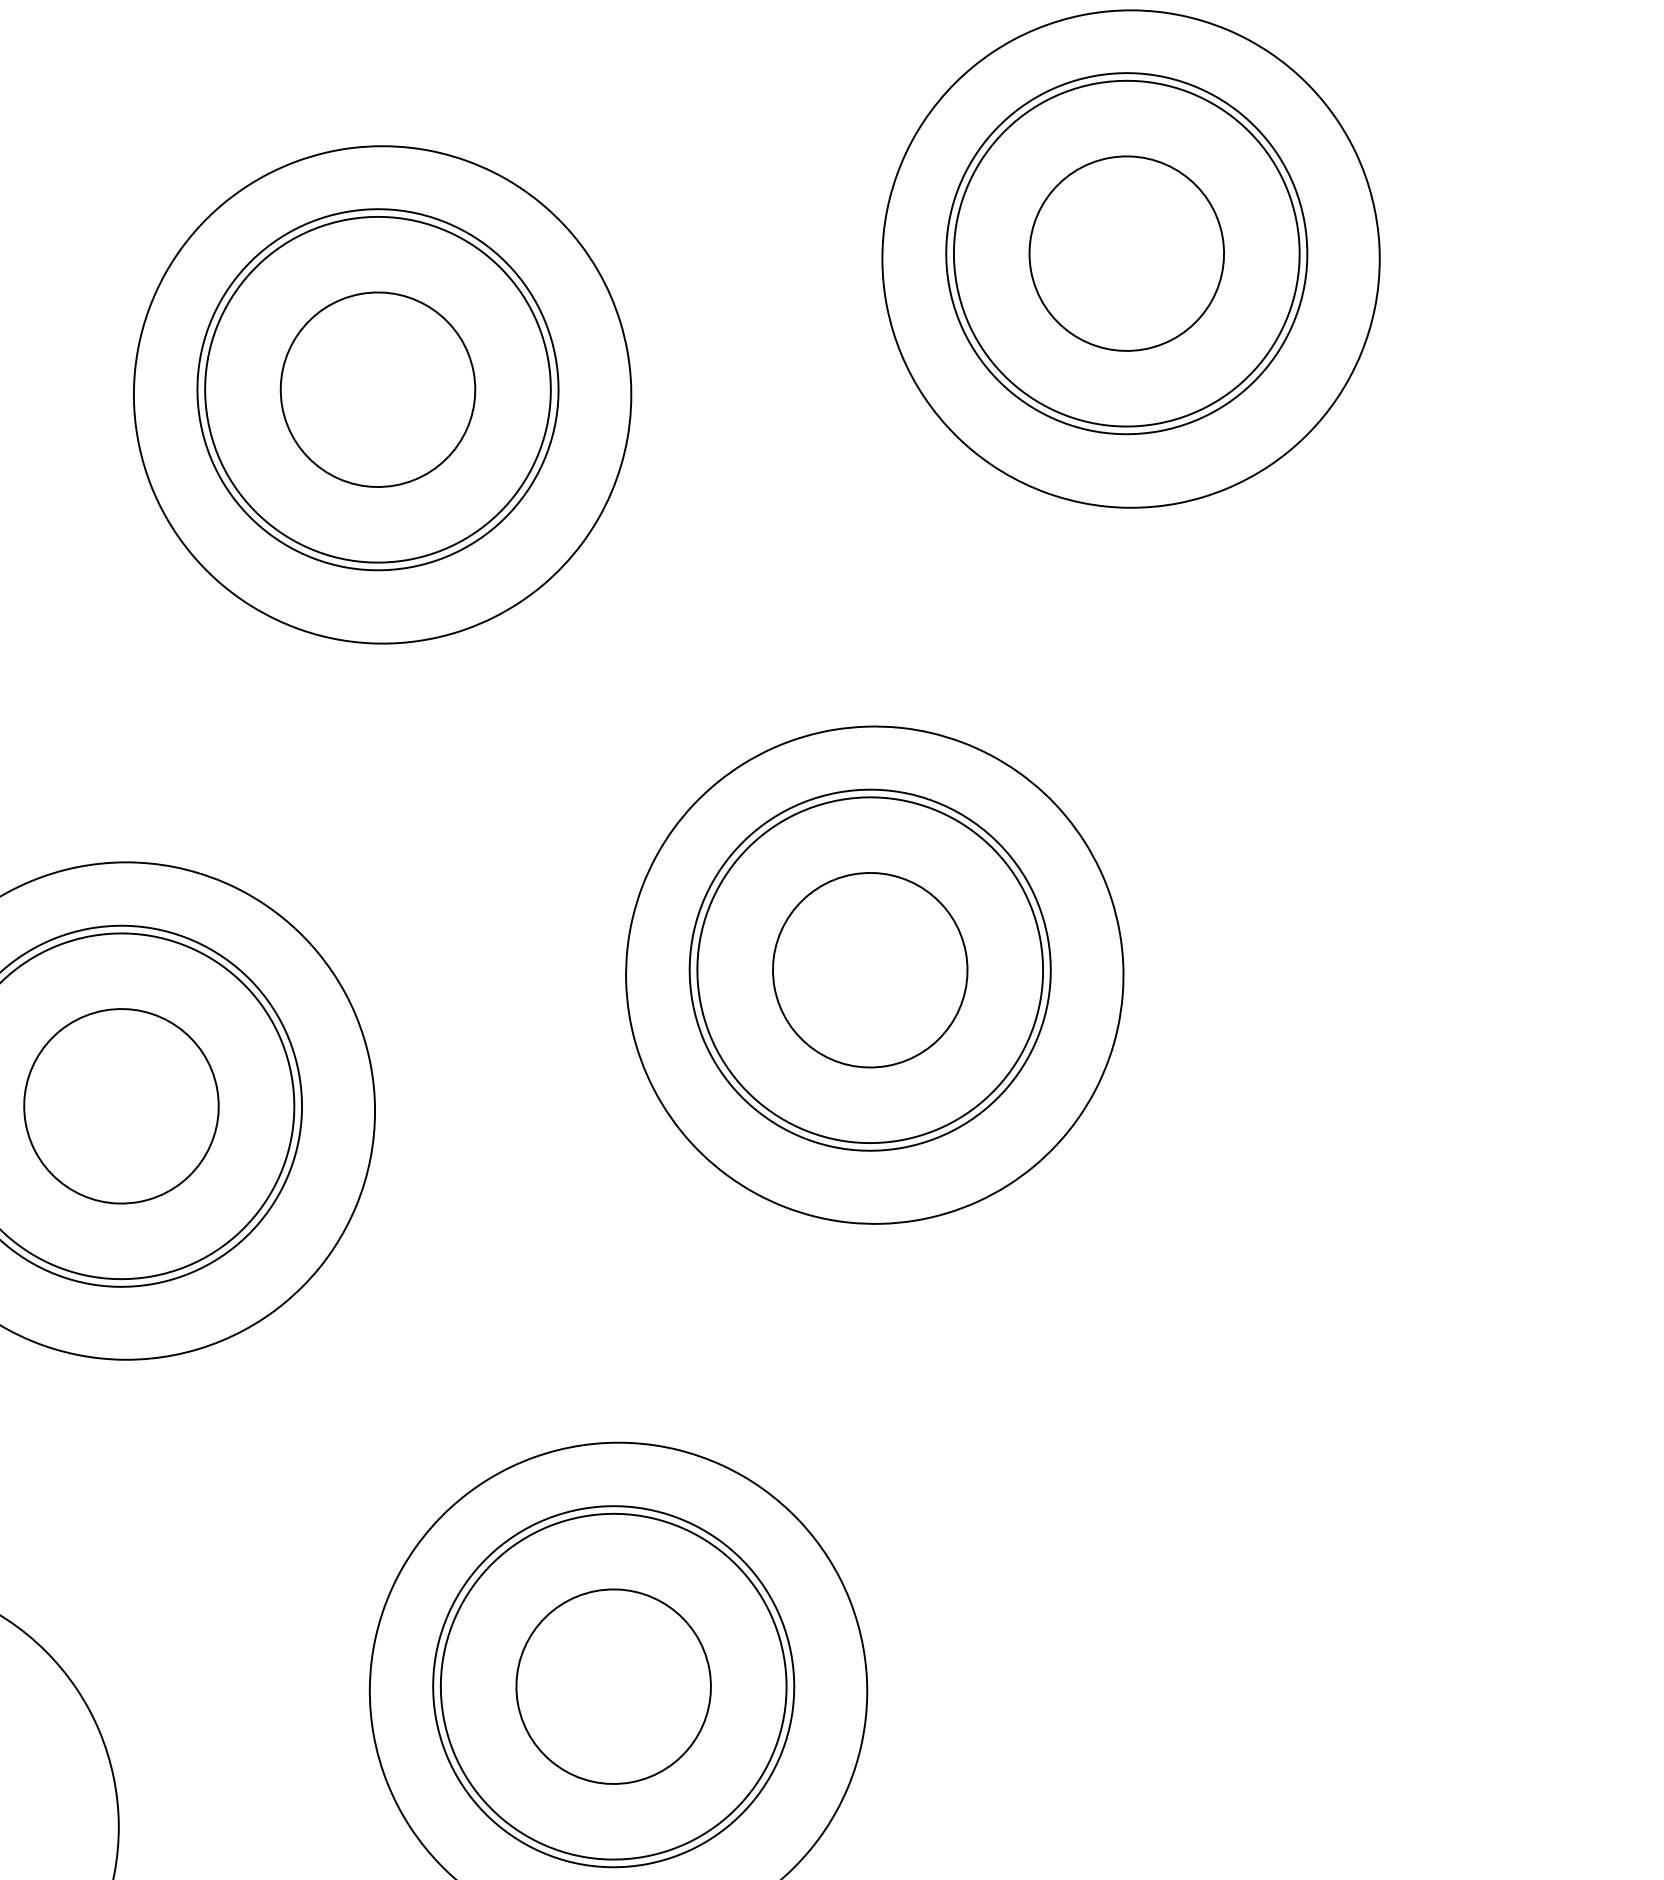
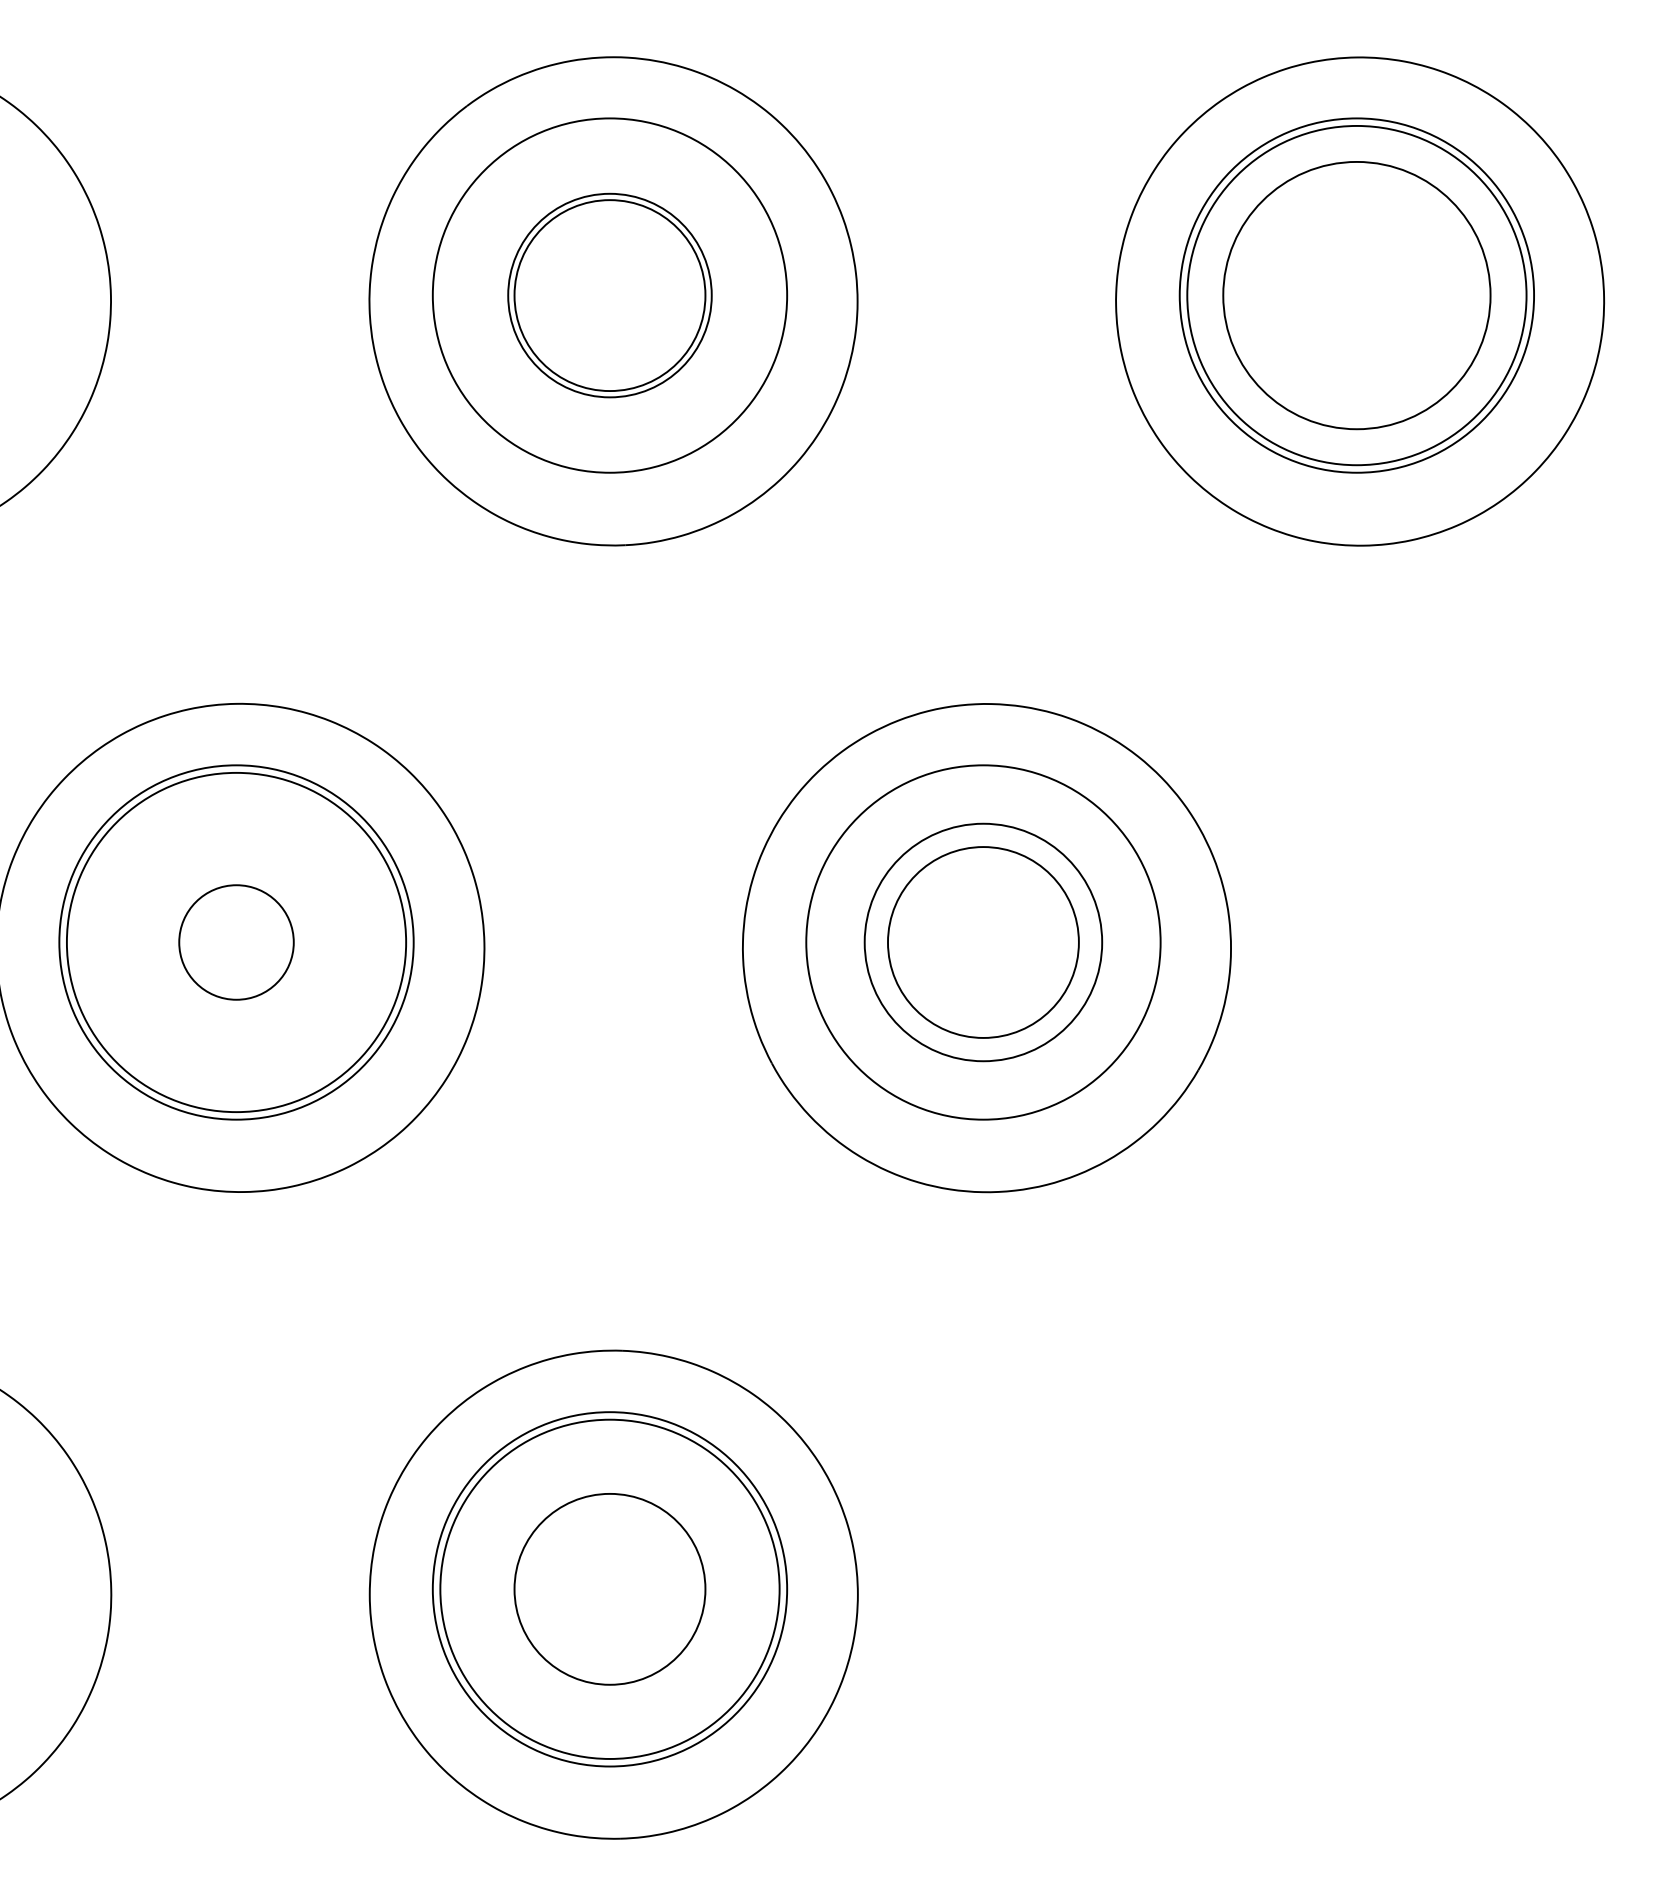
circle: (1126, 253) -> (1356, 295), size x1.4
circle: (377, 389) -> (609, 295), size x0.6
circle: (870, 970) -> (983, 942), size x0.7
circle: (121, 1106) -> (236, 942), size x0.6

